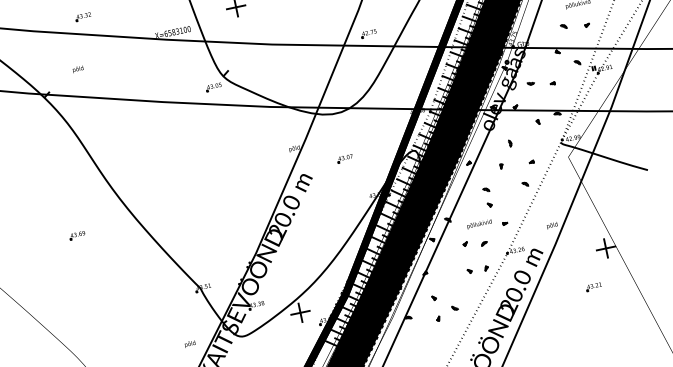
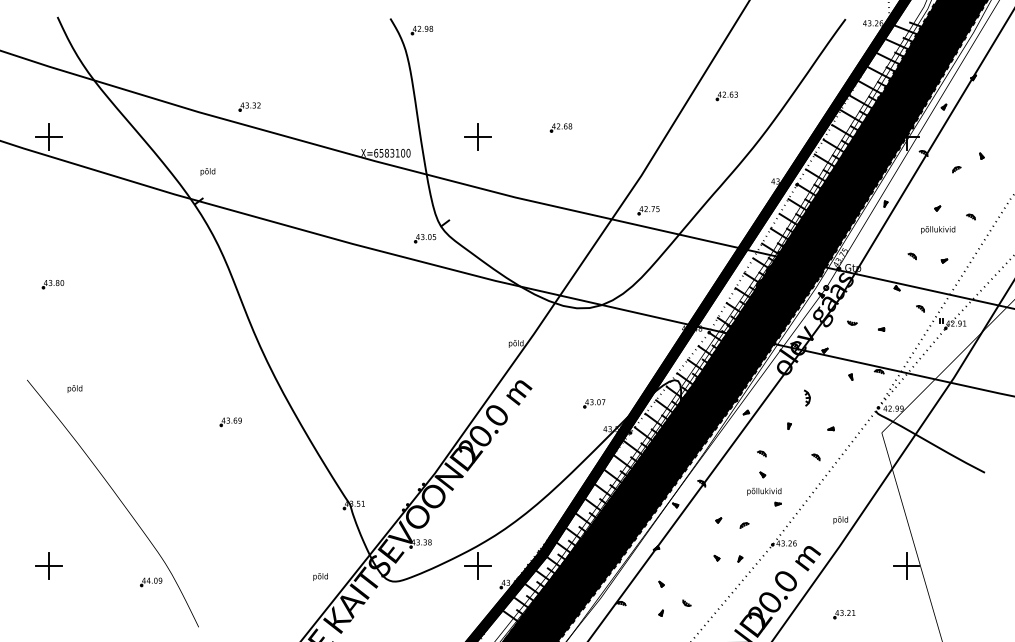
part: (83, 16) -> (249, 106), moved
text: (77, 69) -> (207, 171), moved
part: (510, 143) -> (807, 397), size x1.6
part: (345, 158) -> (594, 403), moved
text: (479, 224) -> (764, 491), moved
part: (77, 235) -> (230, 422), moved
part: (594, 287) -> (844, 614), moved

